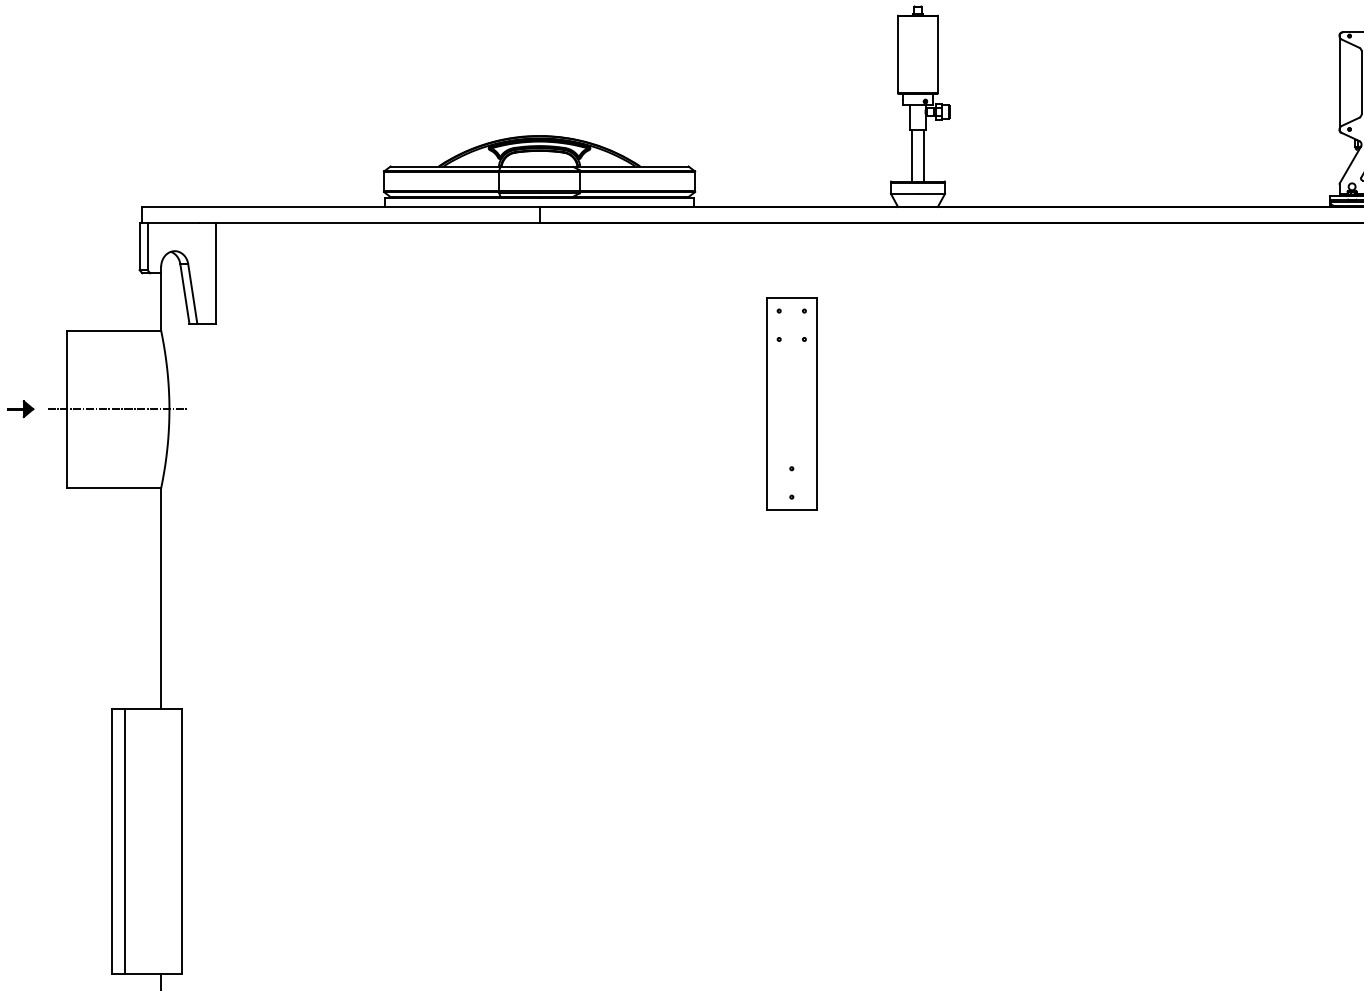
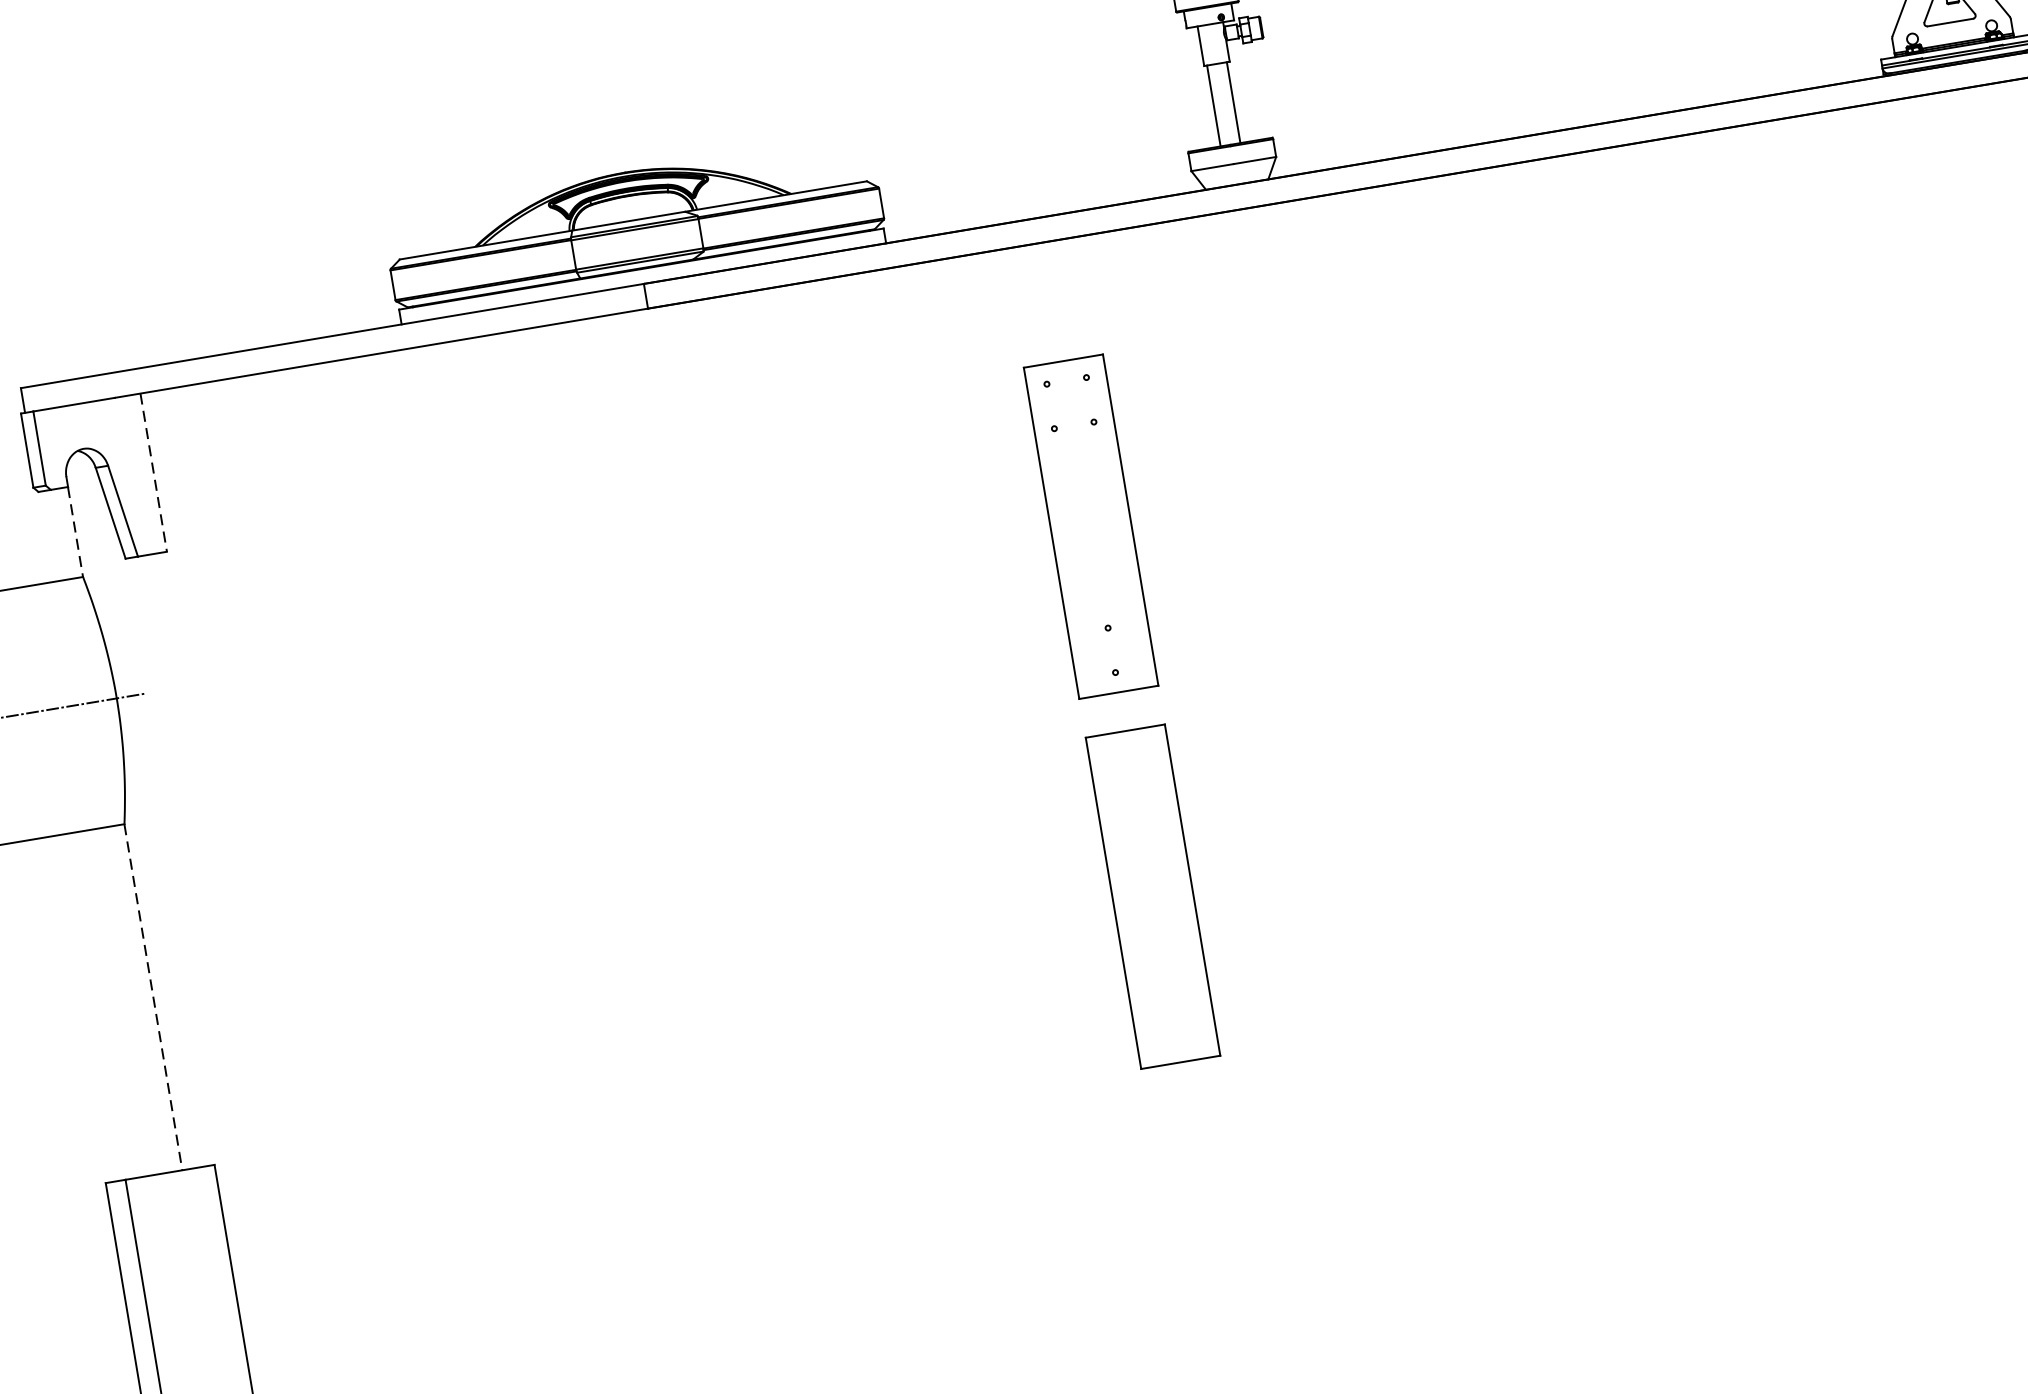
line: (215, 273) -> (153, 473), solid -> dashed
line: (161, 301) -> (75, 531), solid -> dashed
line: (161, 599) -> (154, 998), solid -> dashed
part: (791, 639) -> (1152, 895), added

